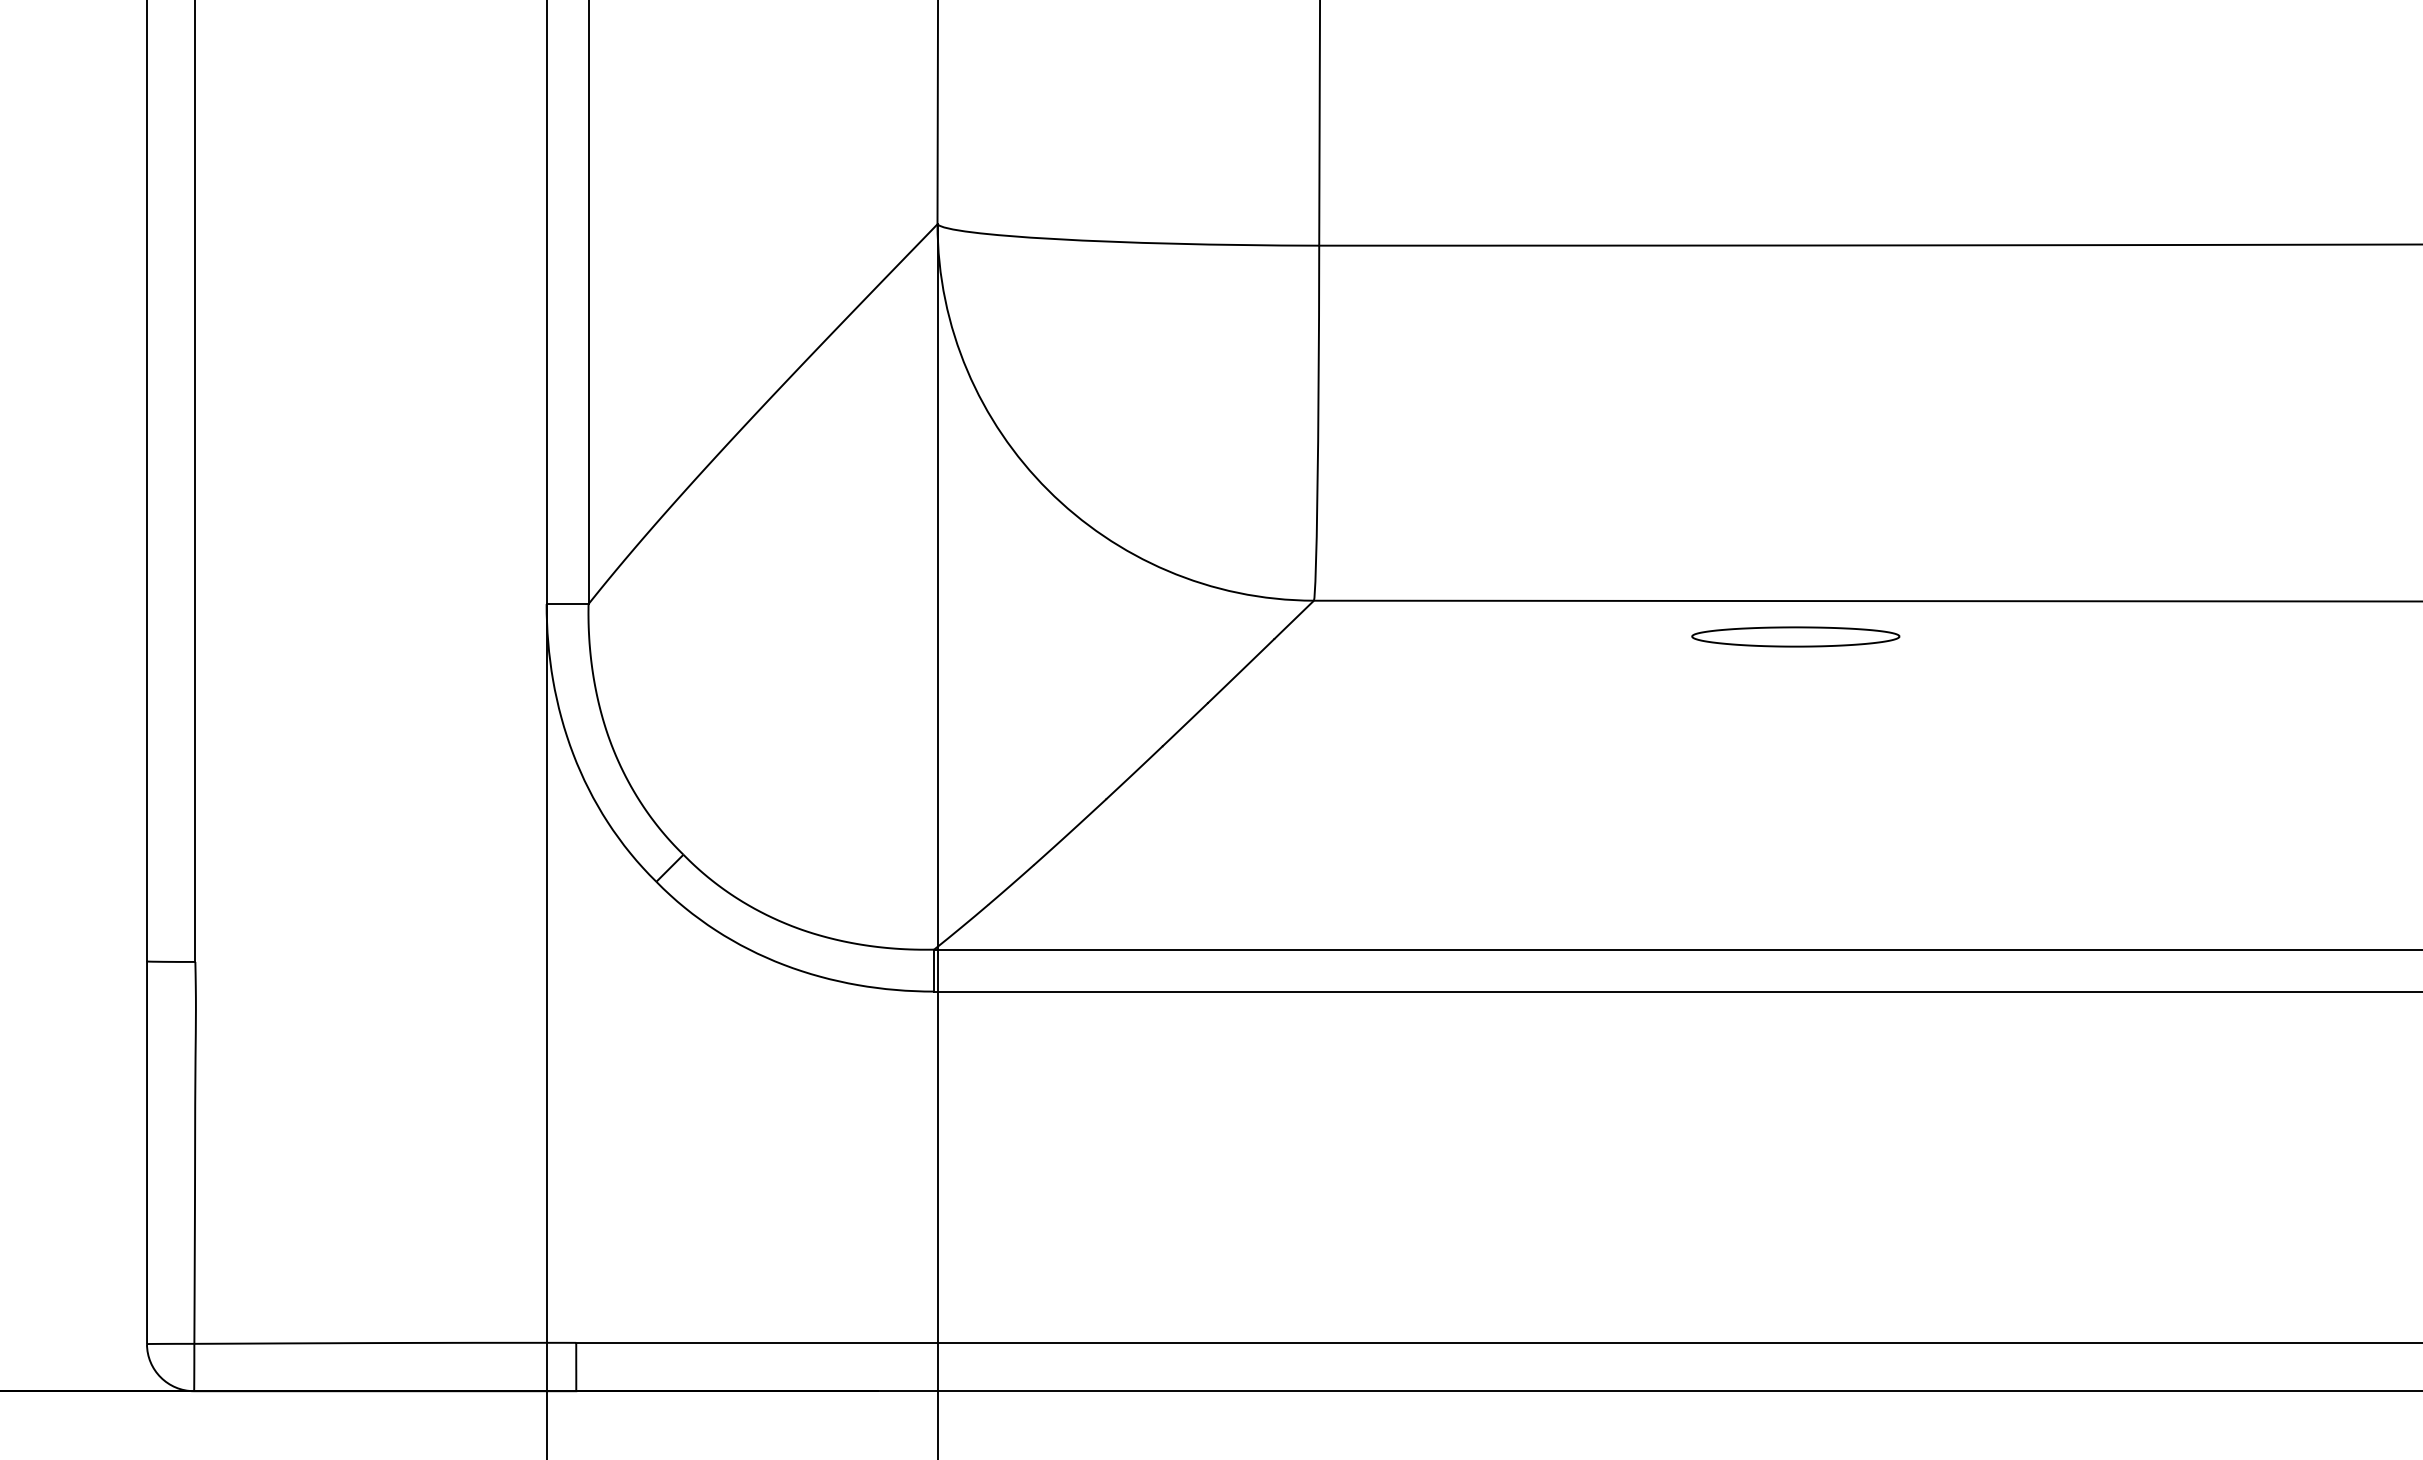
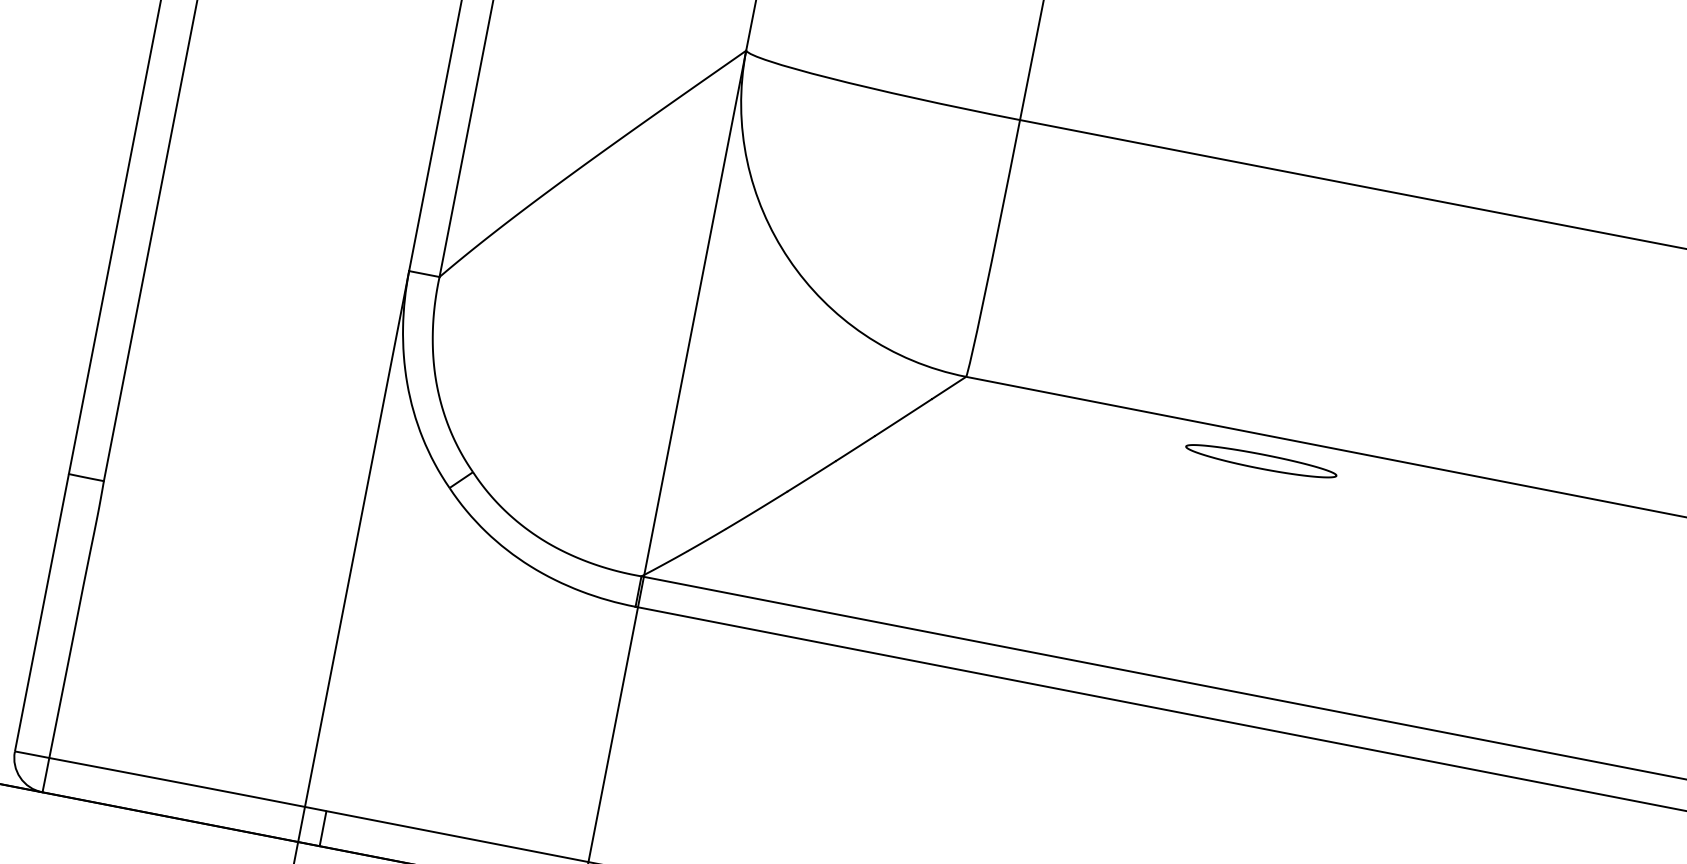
part: (1795, 636) -> (1261, 461), moved

